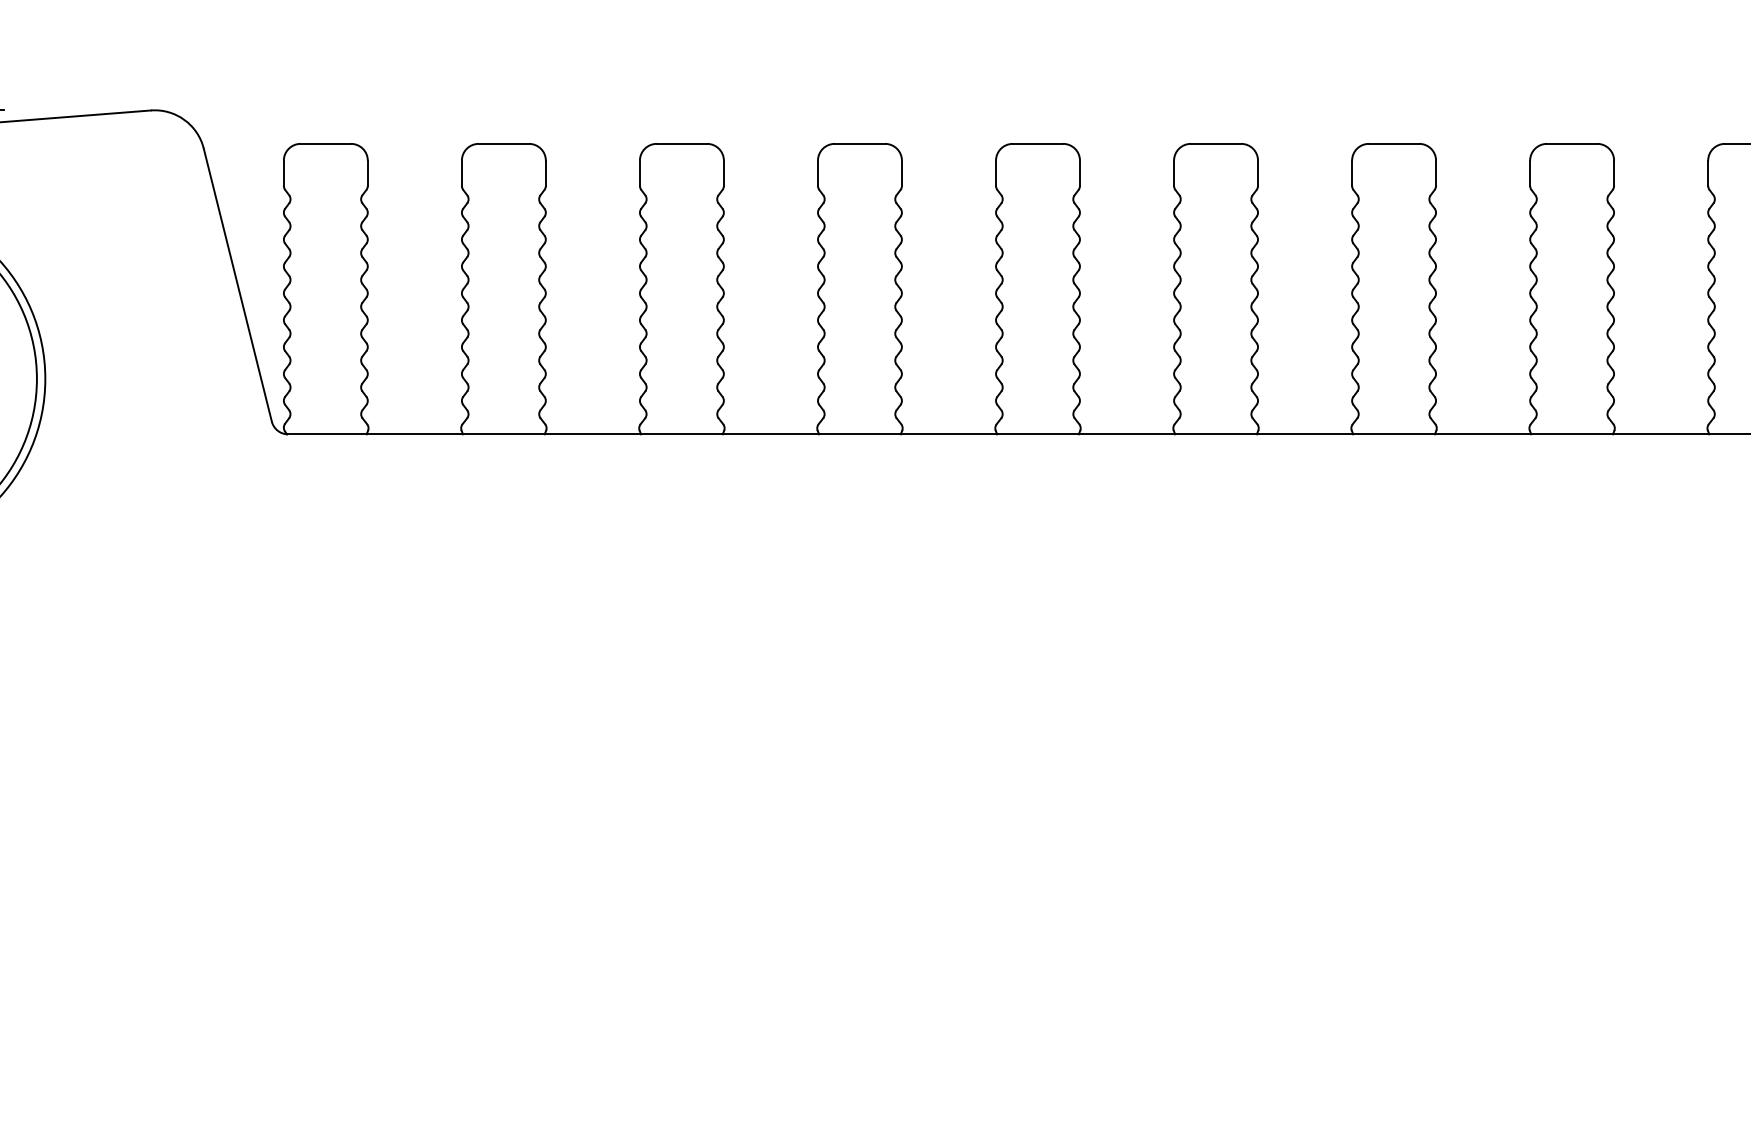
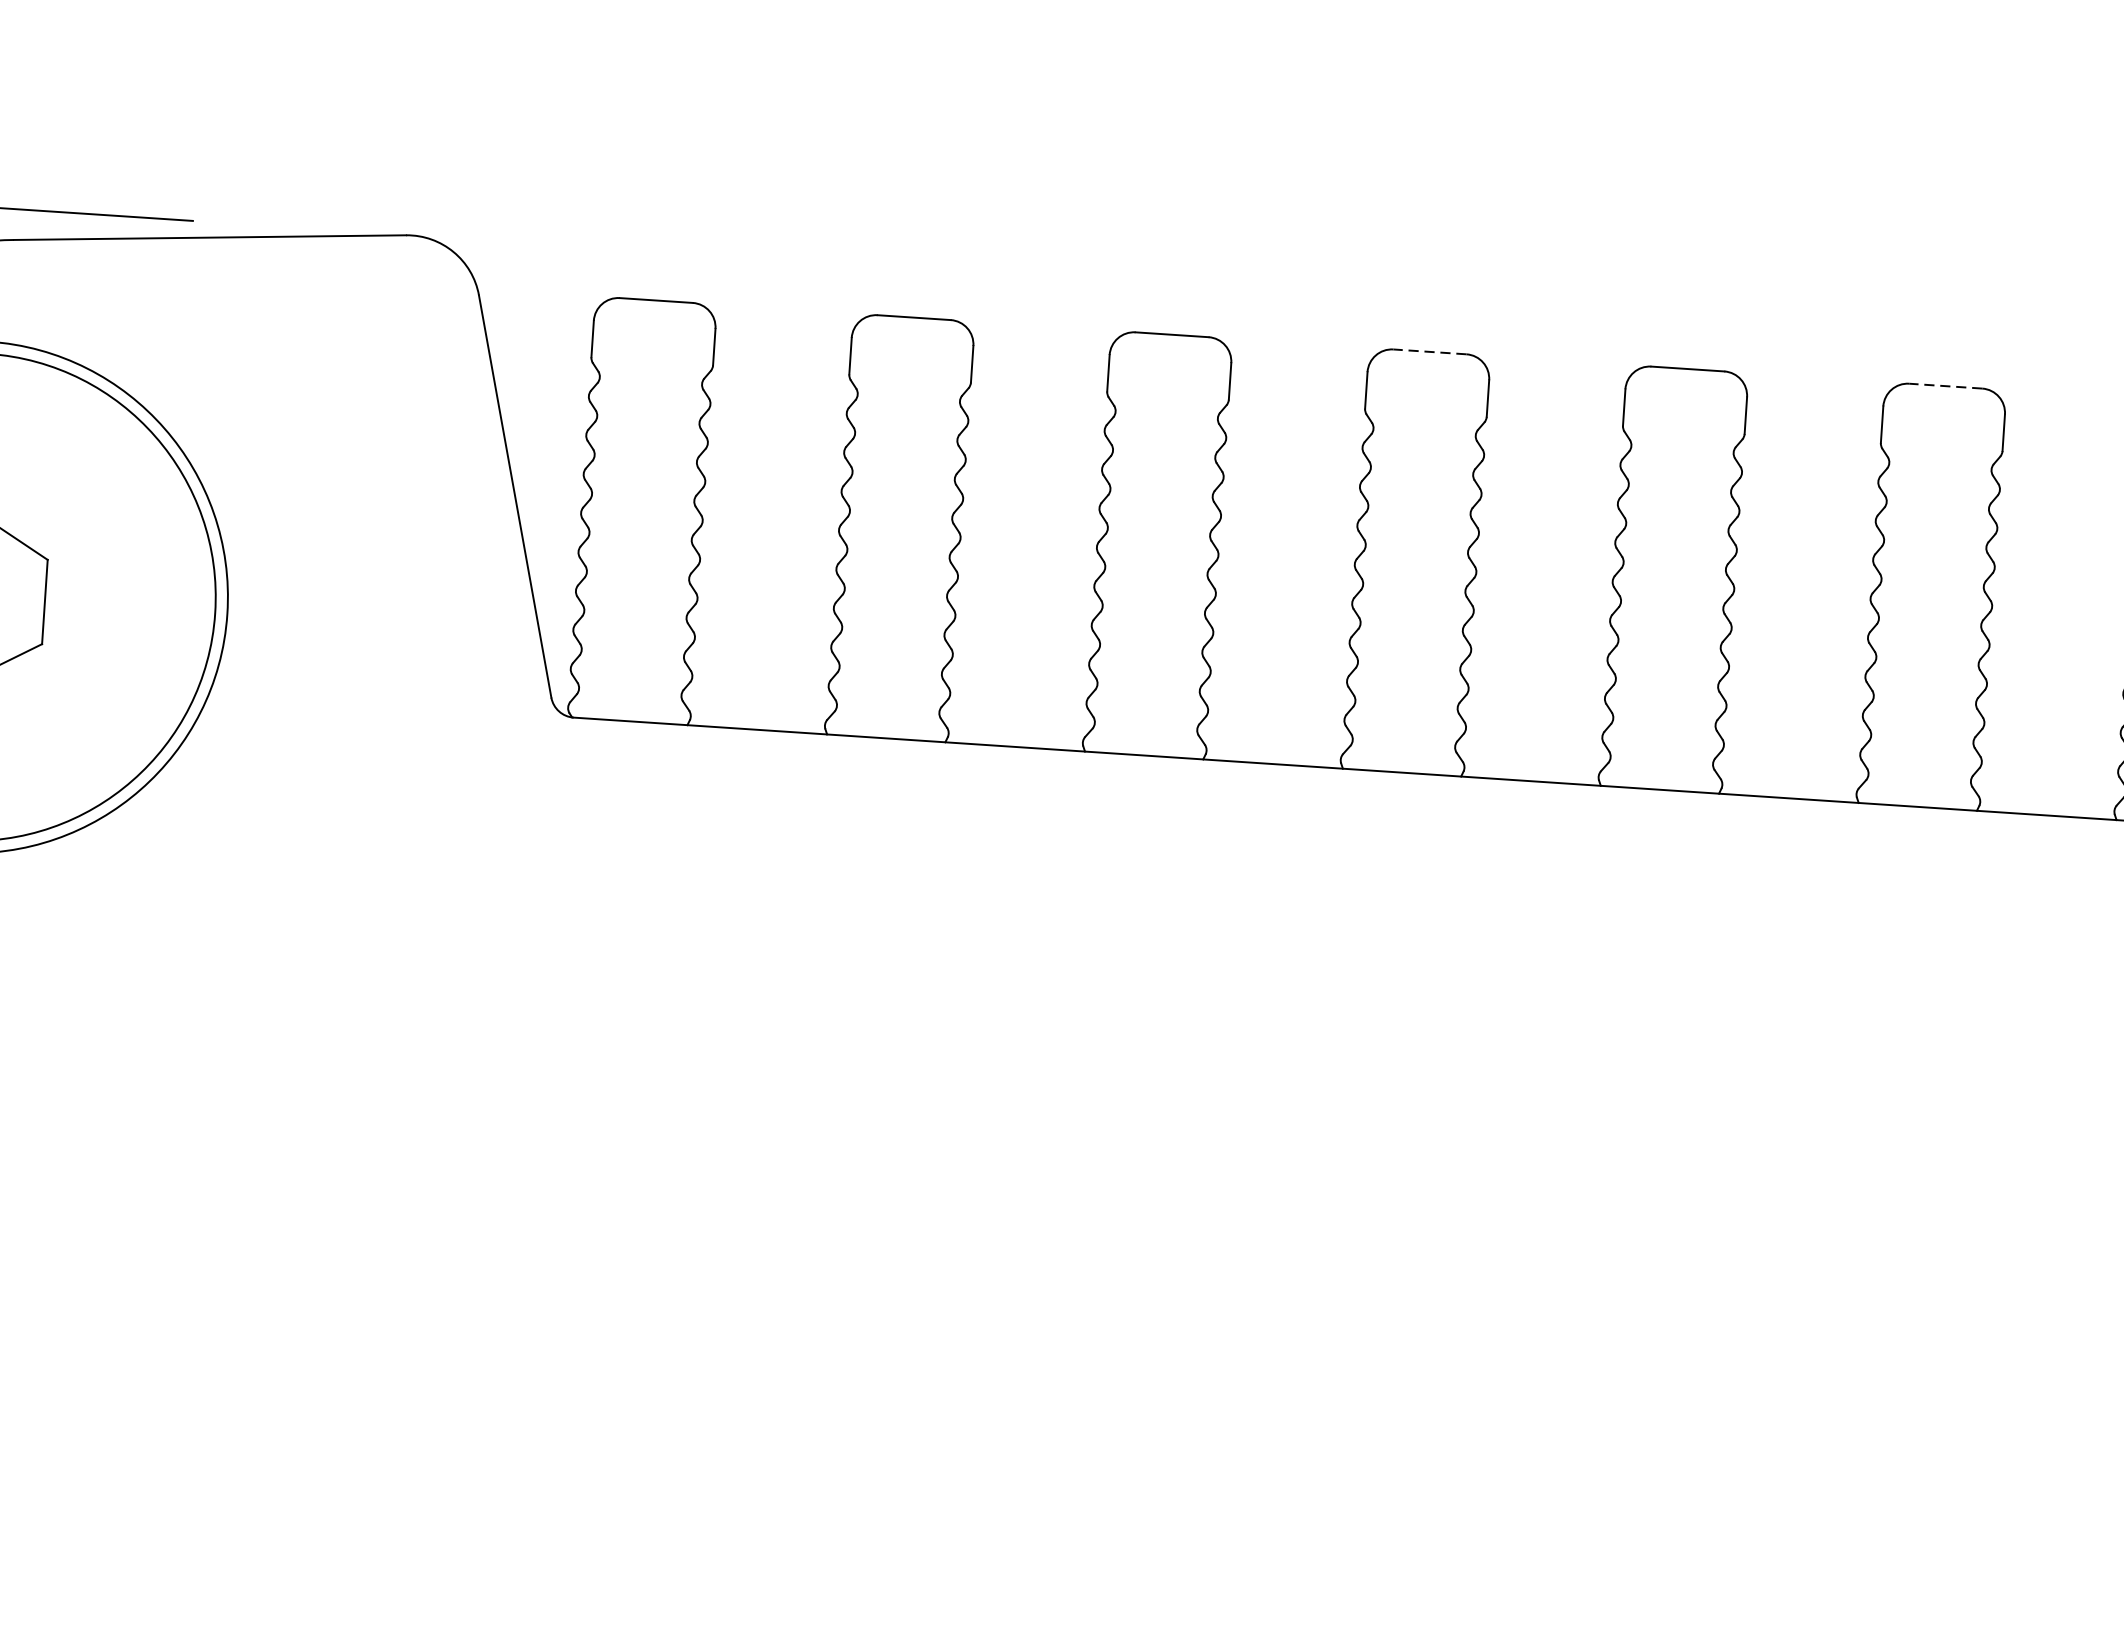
line: (859, 143) -> (1429, 351), solid -> dashed
line: (1215, 143) -> (1945, 385), solid -> dashed

